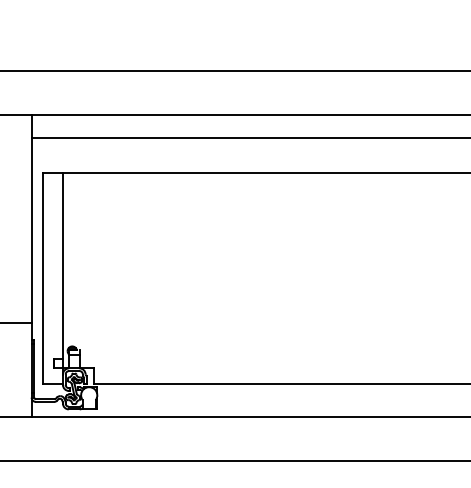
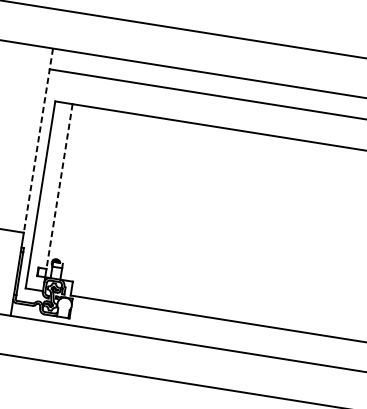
line: (31, 219) -> (38, 141), solid -> dashed
line: (62, 266) -> (59, 187), solid -> dashed

